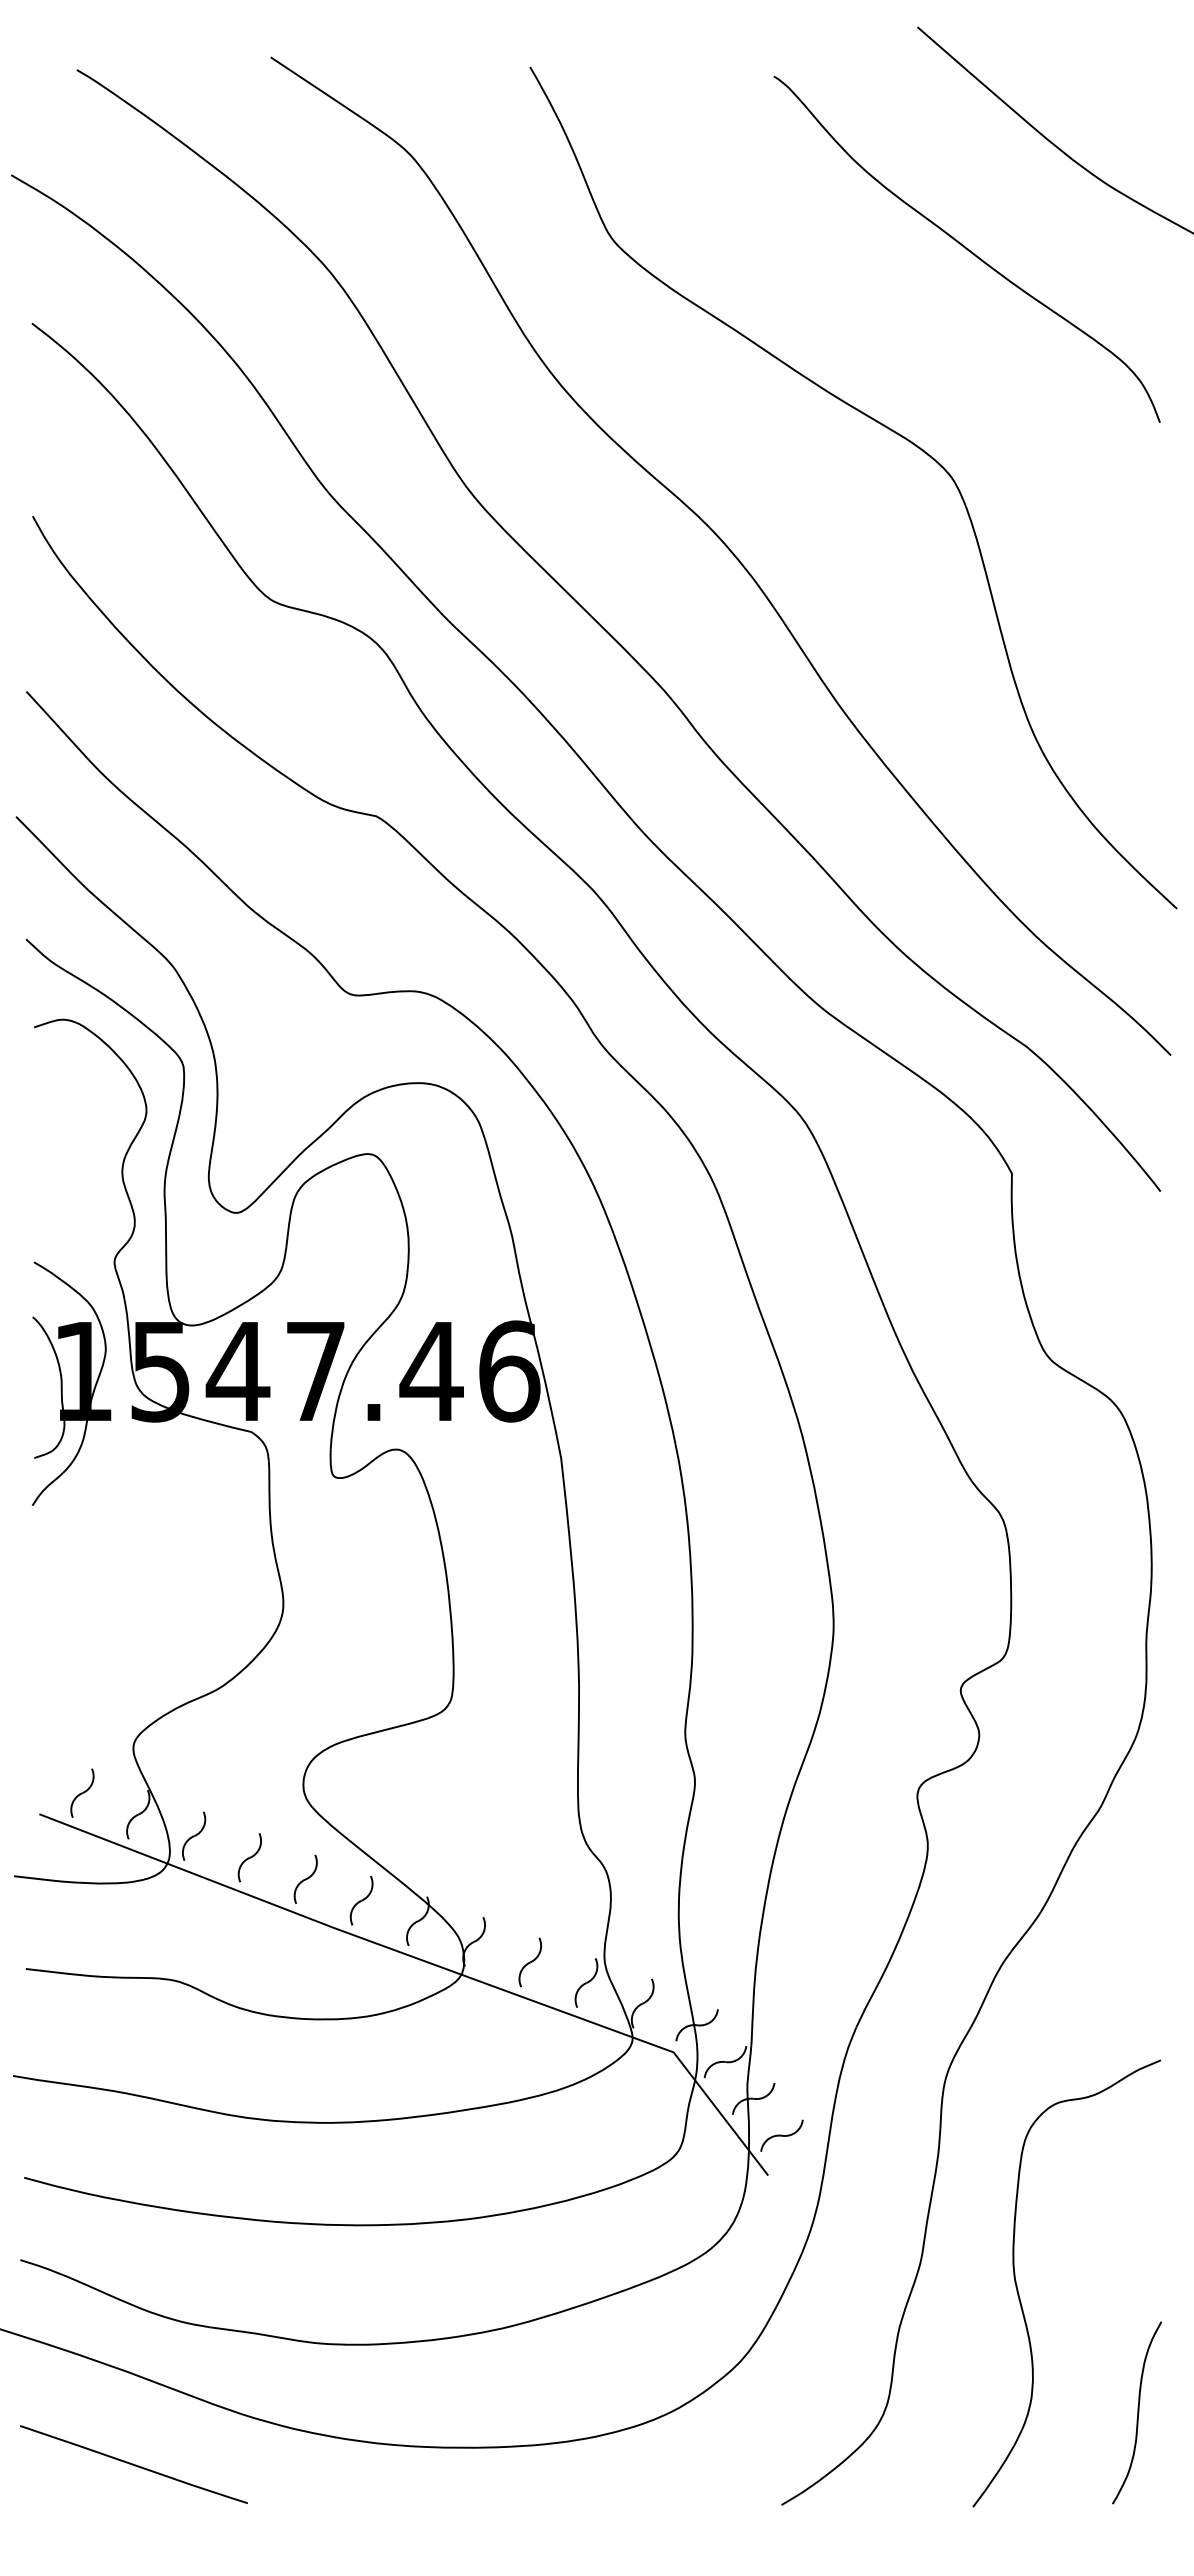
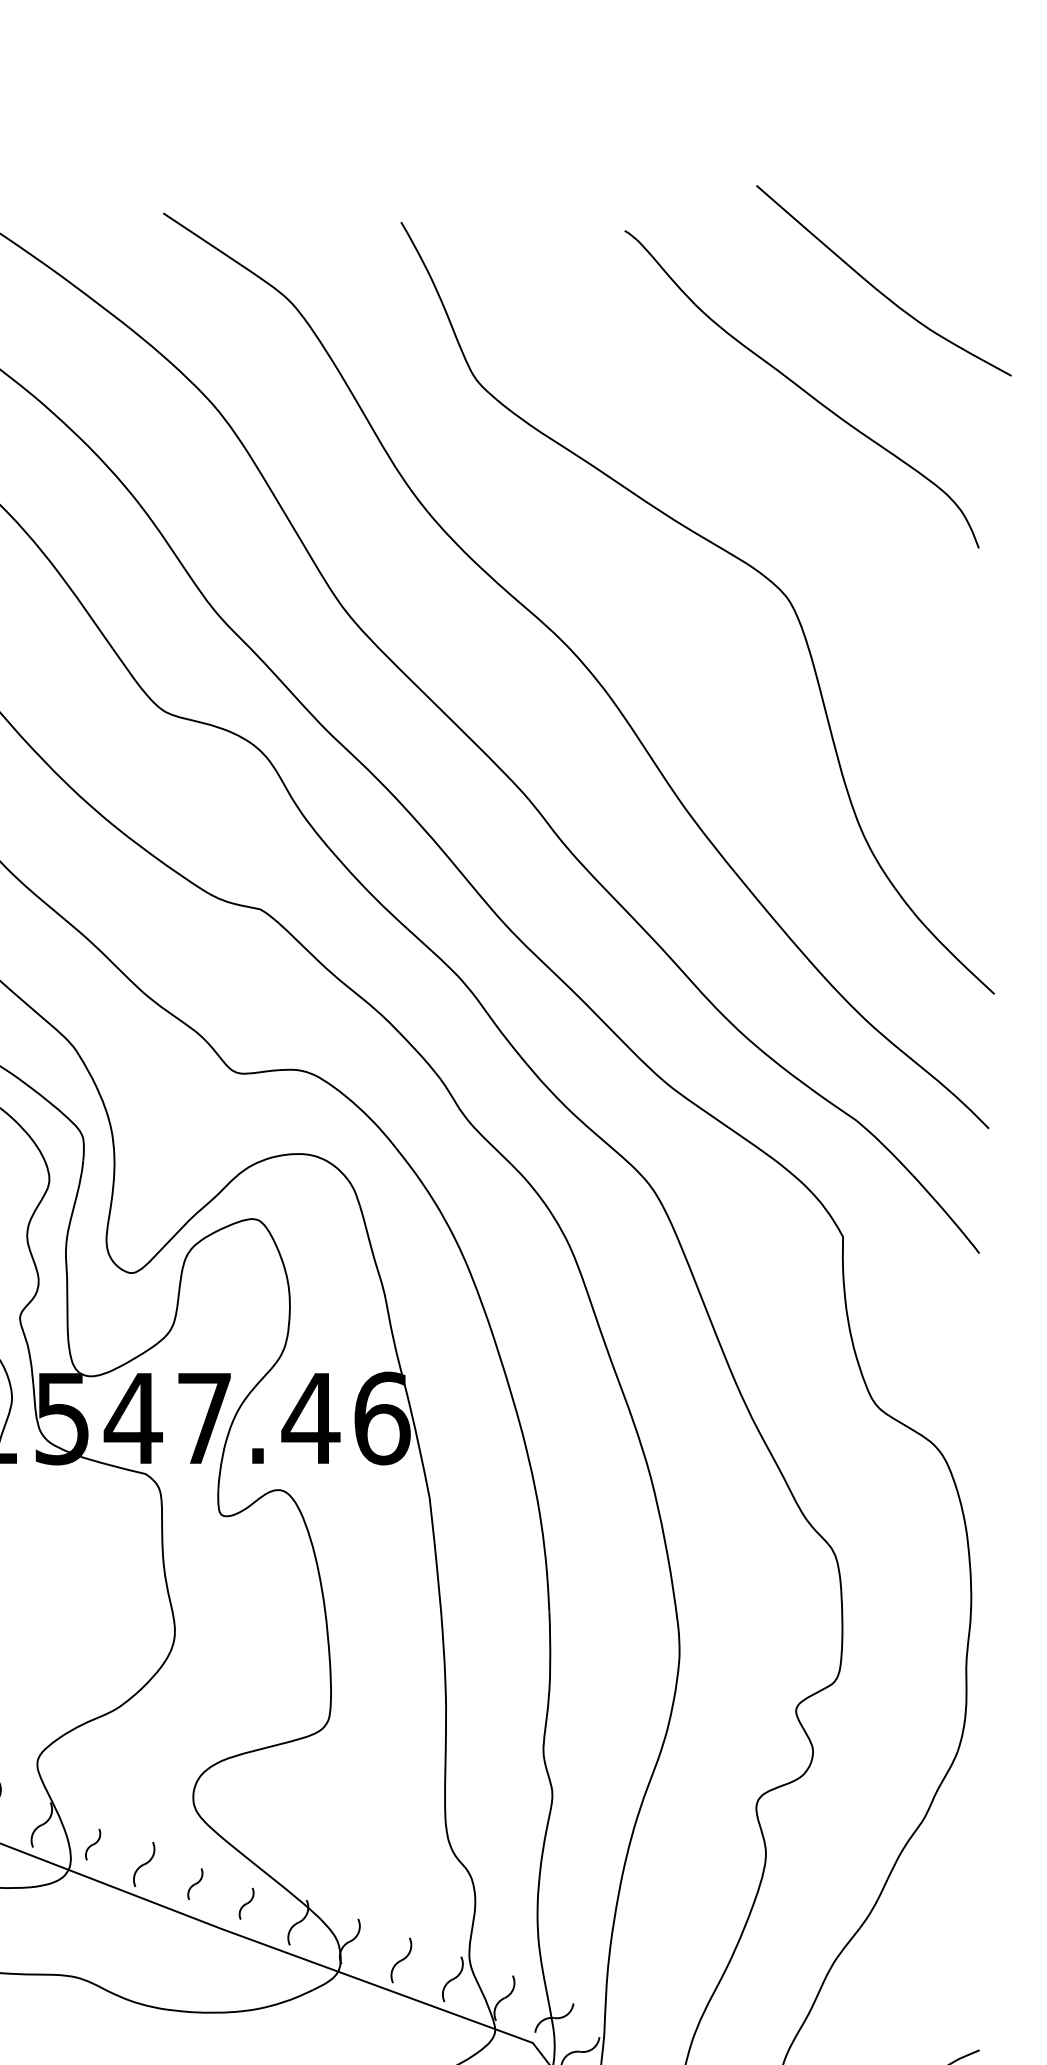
part: (194, 1835) -> (93, 1844), size x0.7
part: (305, 1878) -> (195, 1883), size x0.7
part: (361, 1900) -> (246, 1903), size x0.7

